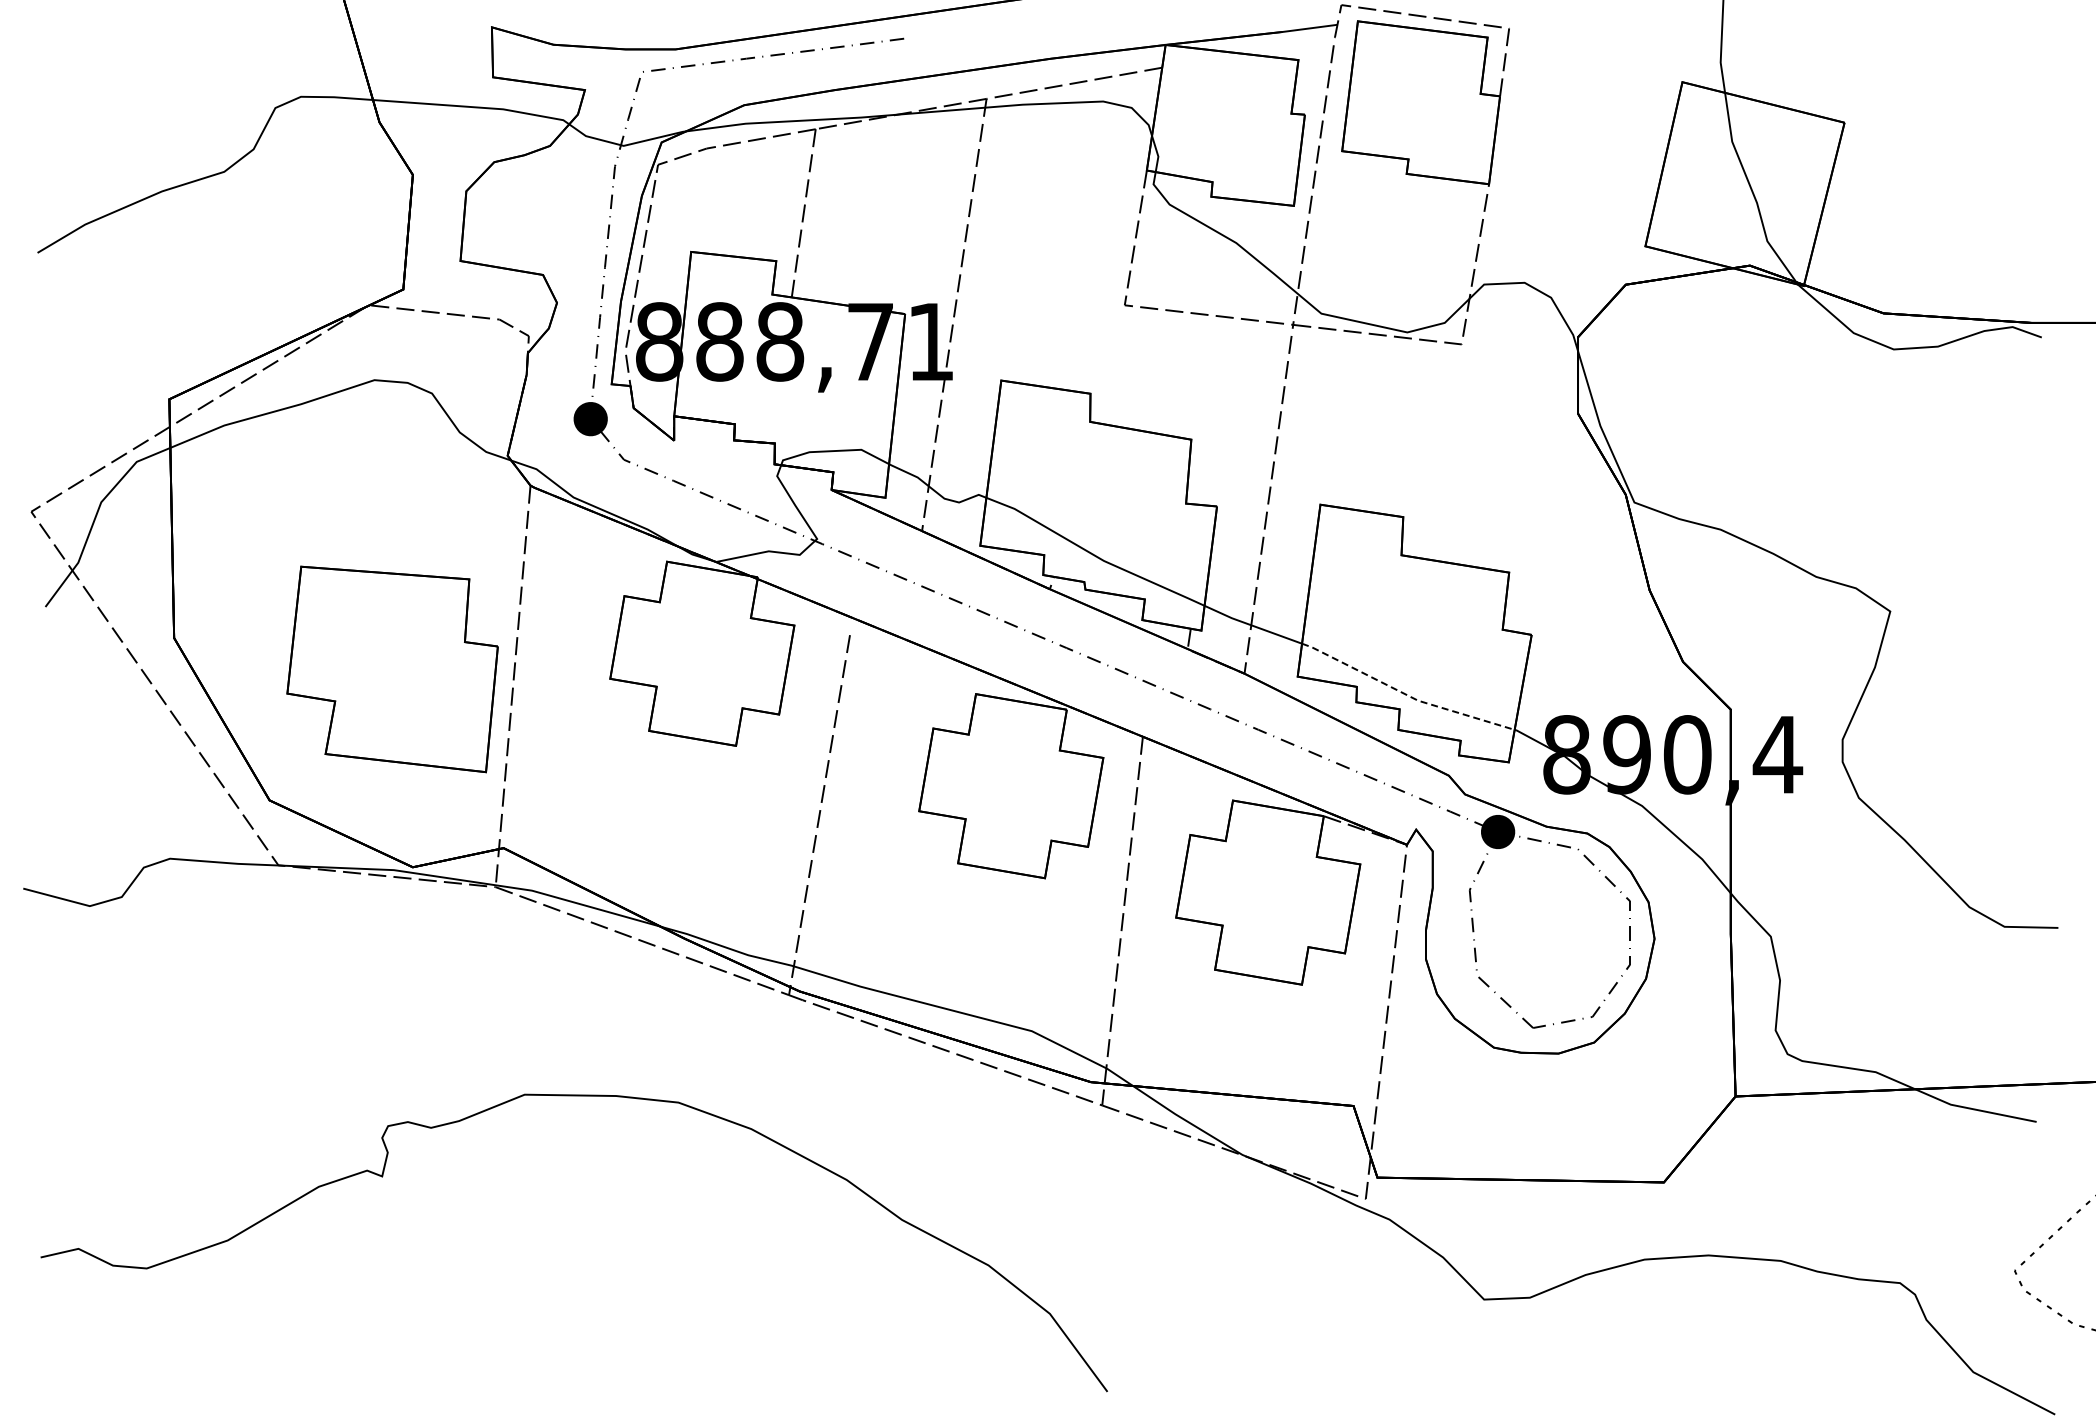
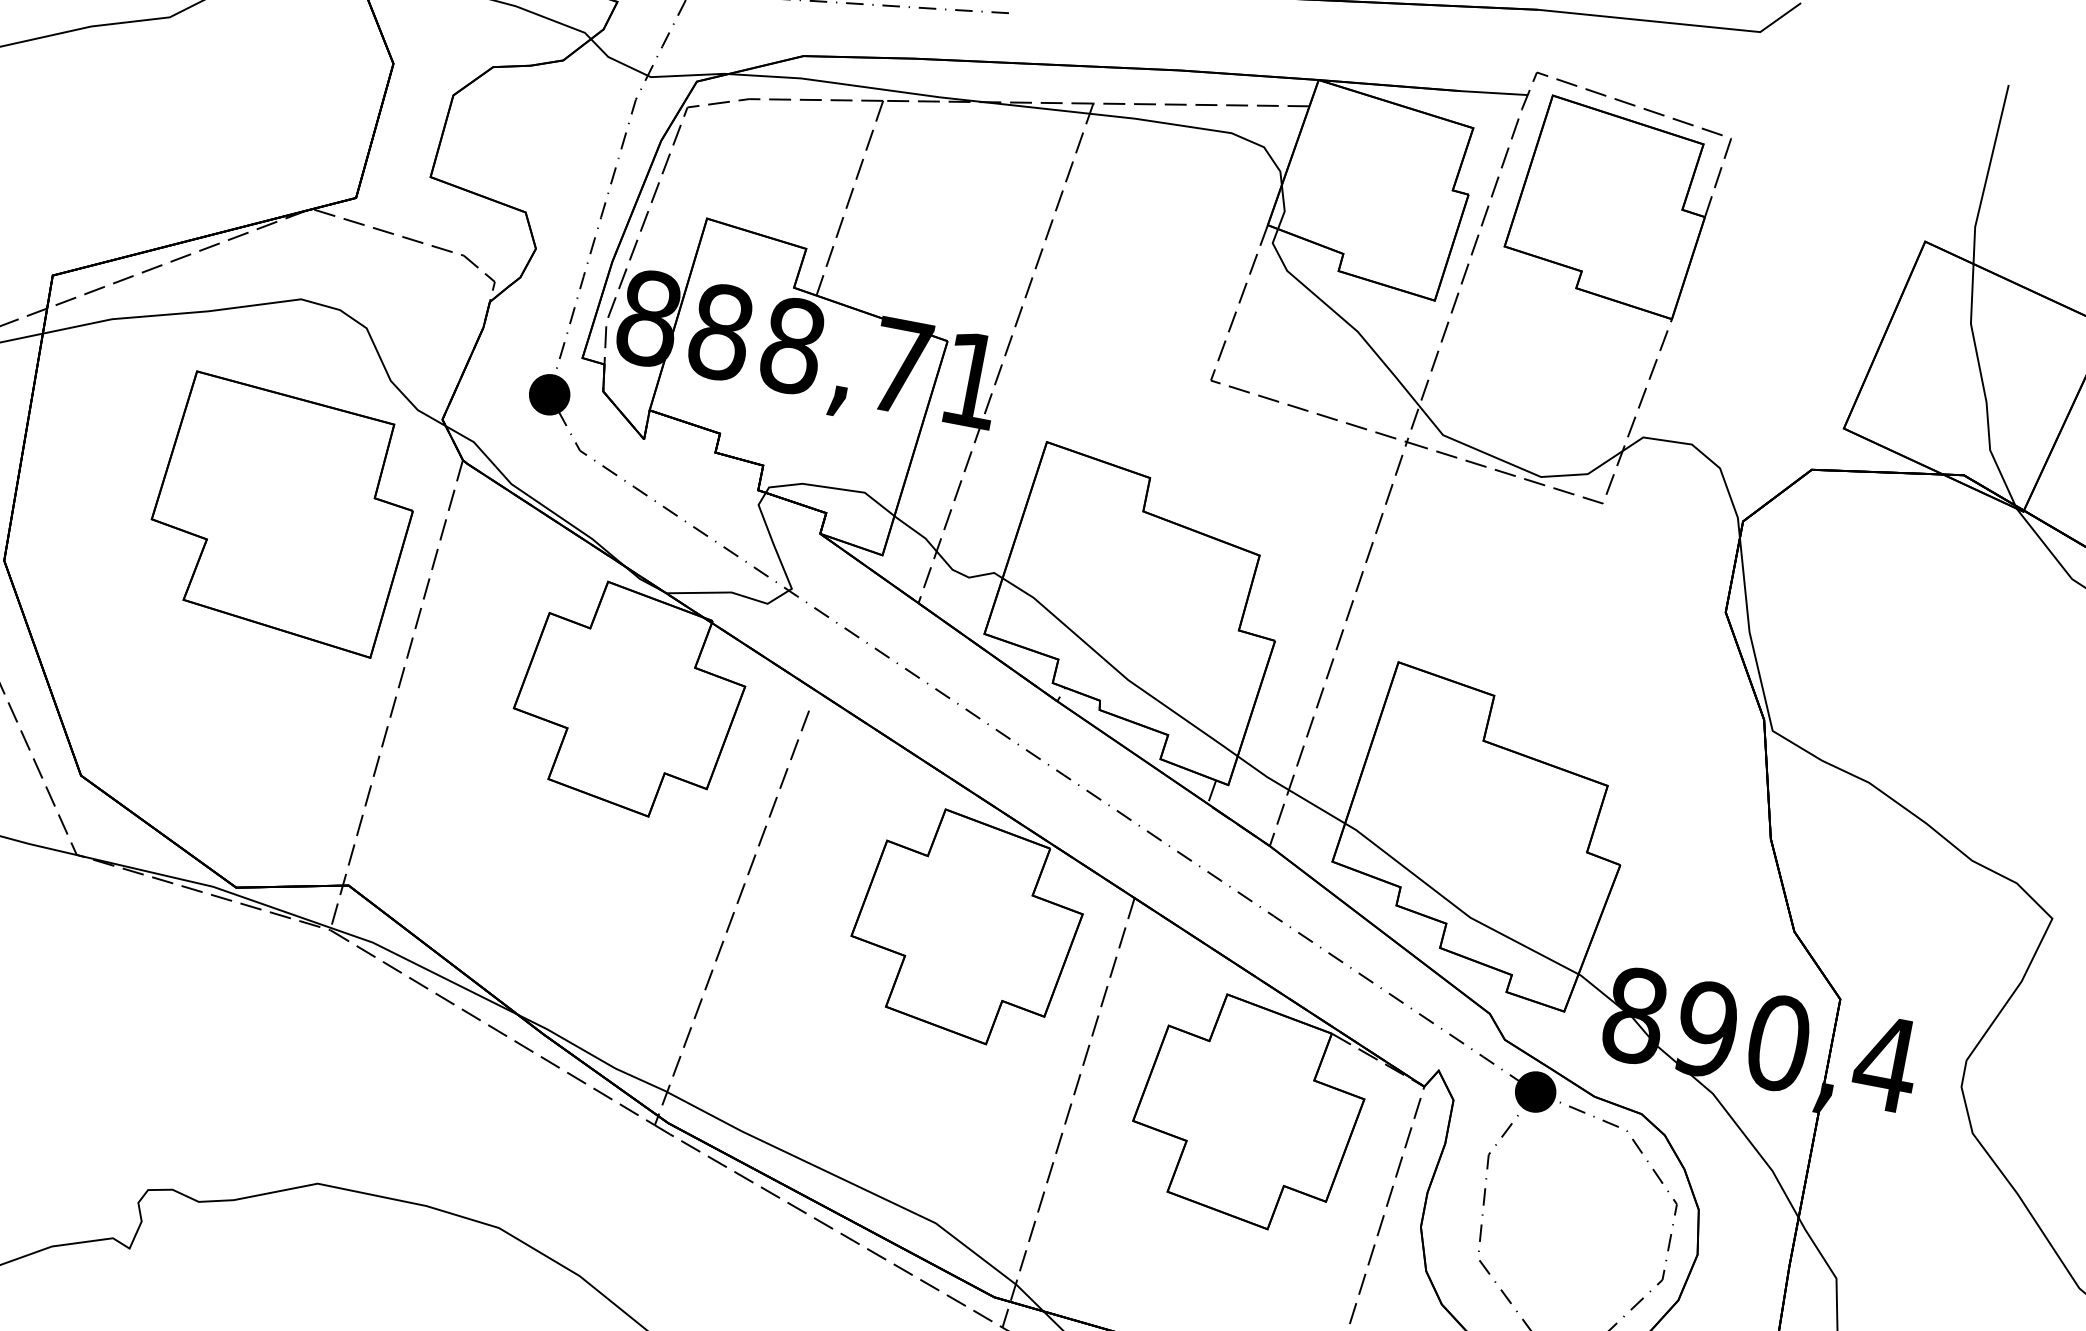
part: (392, 669) -> (282, 514), moved
line: (1405, 694) -> (1456, 907), dashed -> solid

